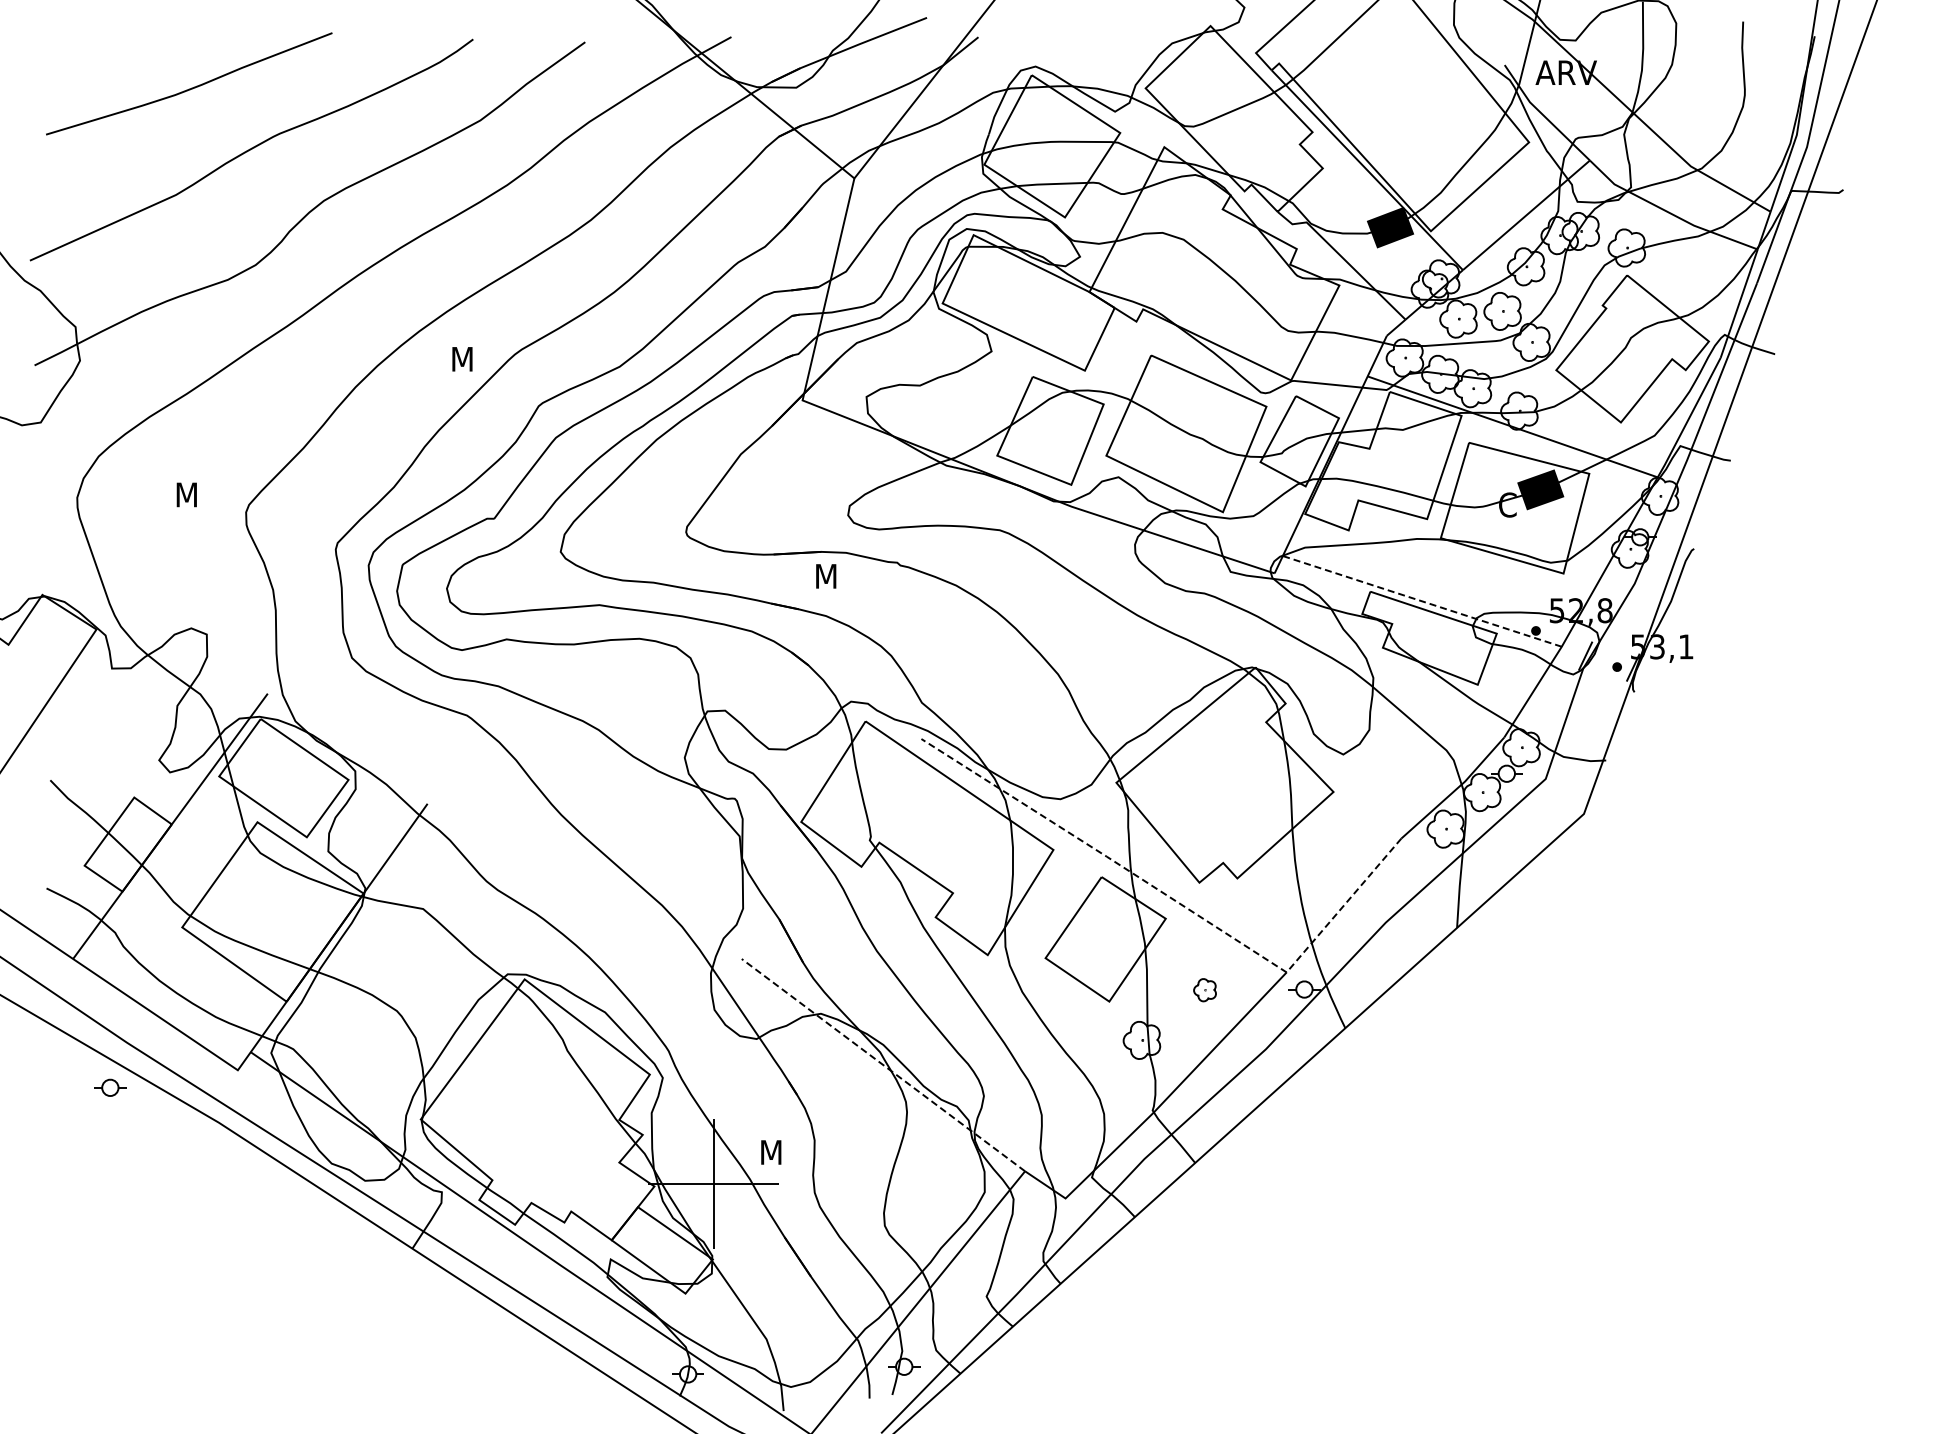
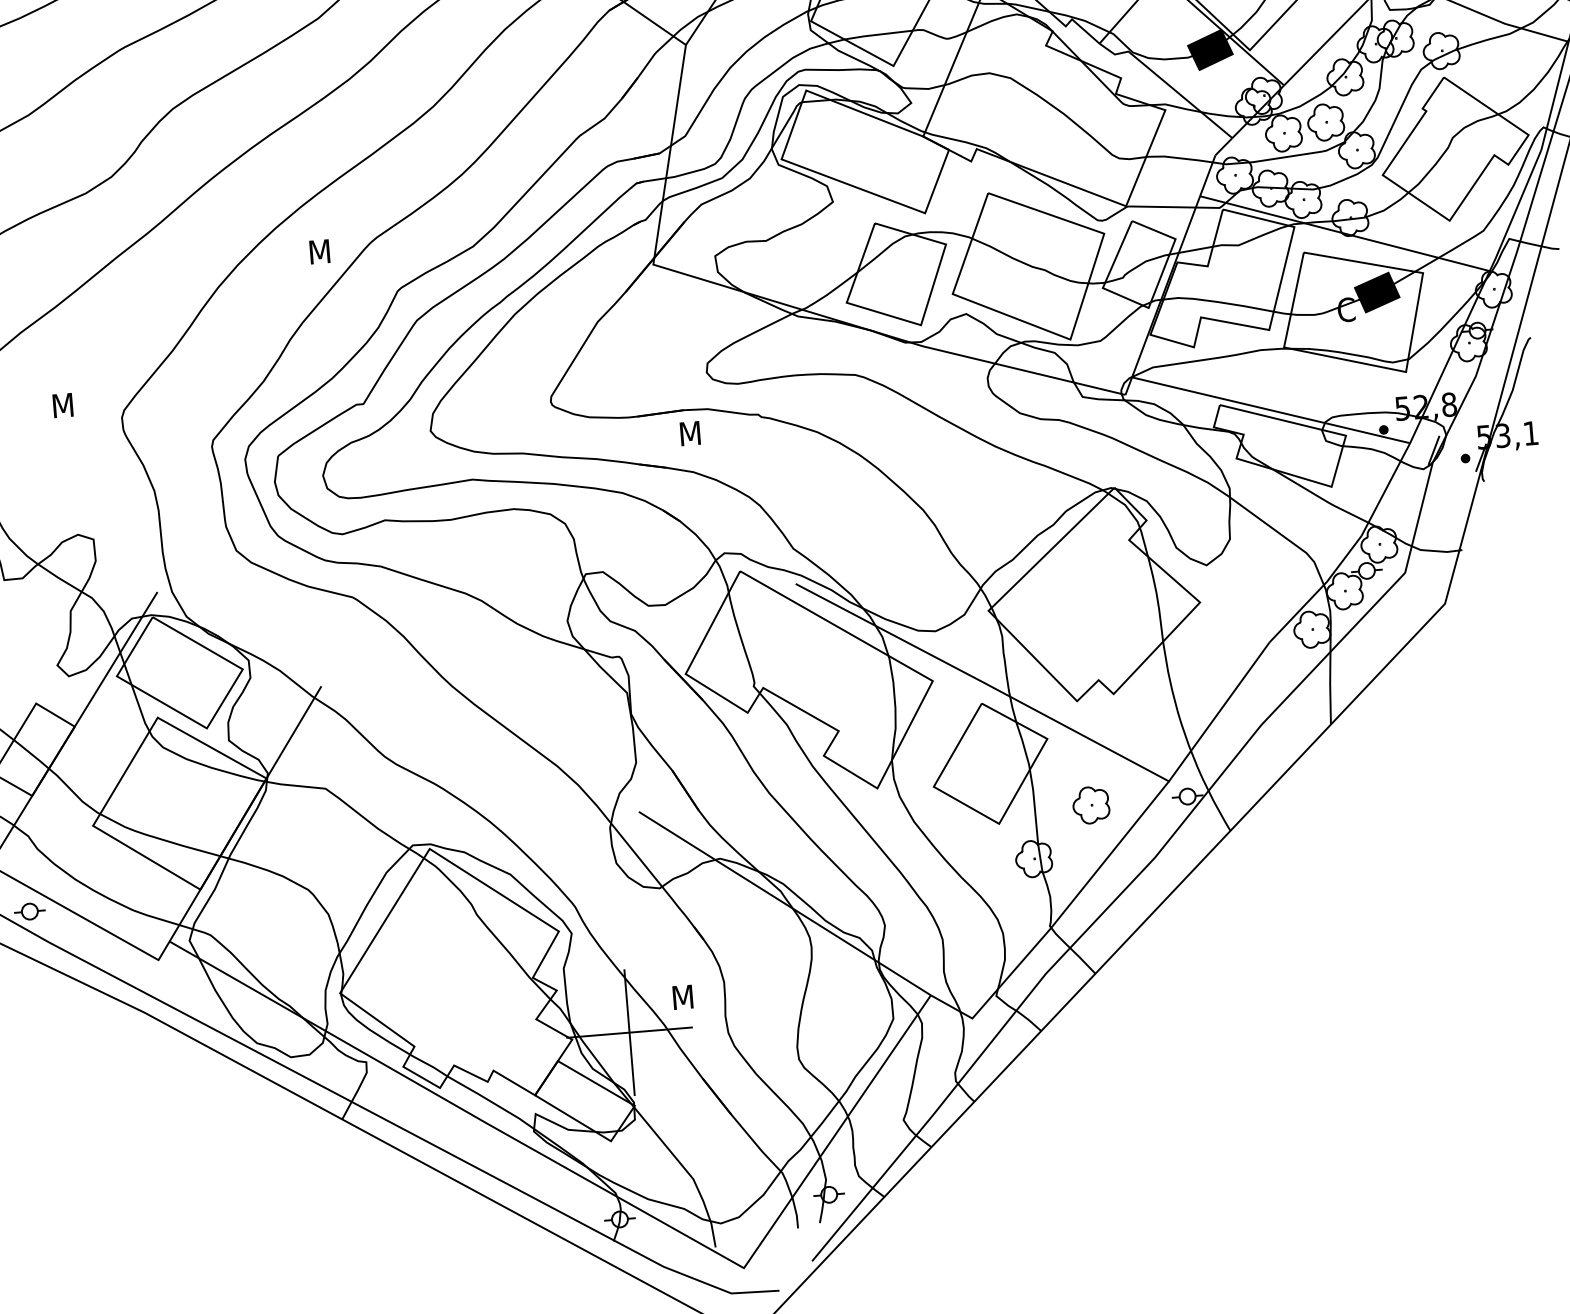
line: (1422, 601) -> (1271, 410), dashed -> solid
line: (1178, 902) -> (1058, 722), dashed -> solid
part: (1204, 989) -> (1090, 804), size x1.67
line: (883, 1064) -> (784, 902), dashed -> solid
part: (110, 1087) -> (30, 911), moved

